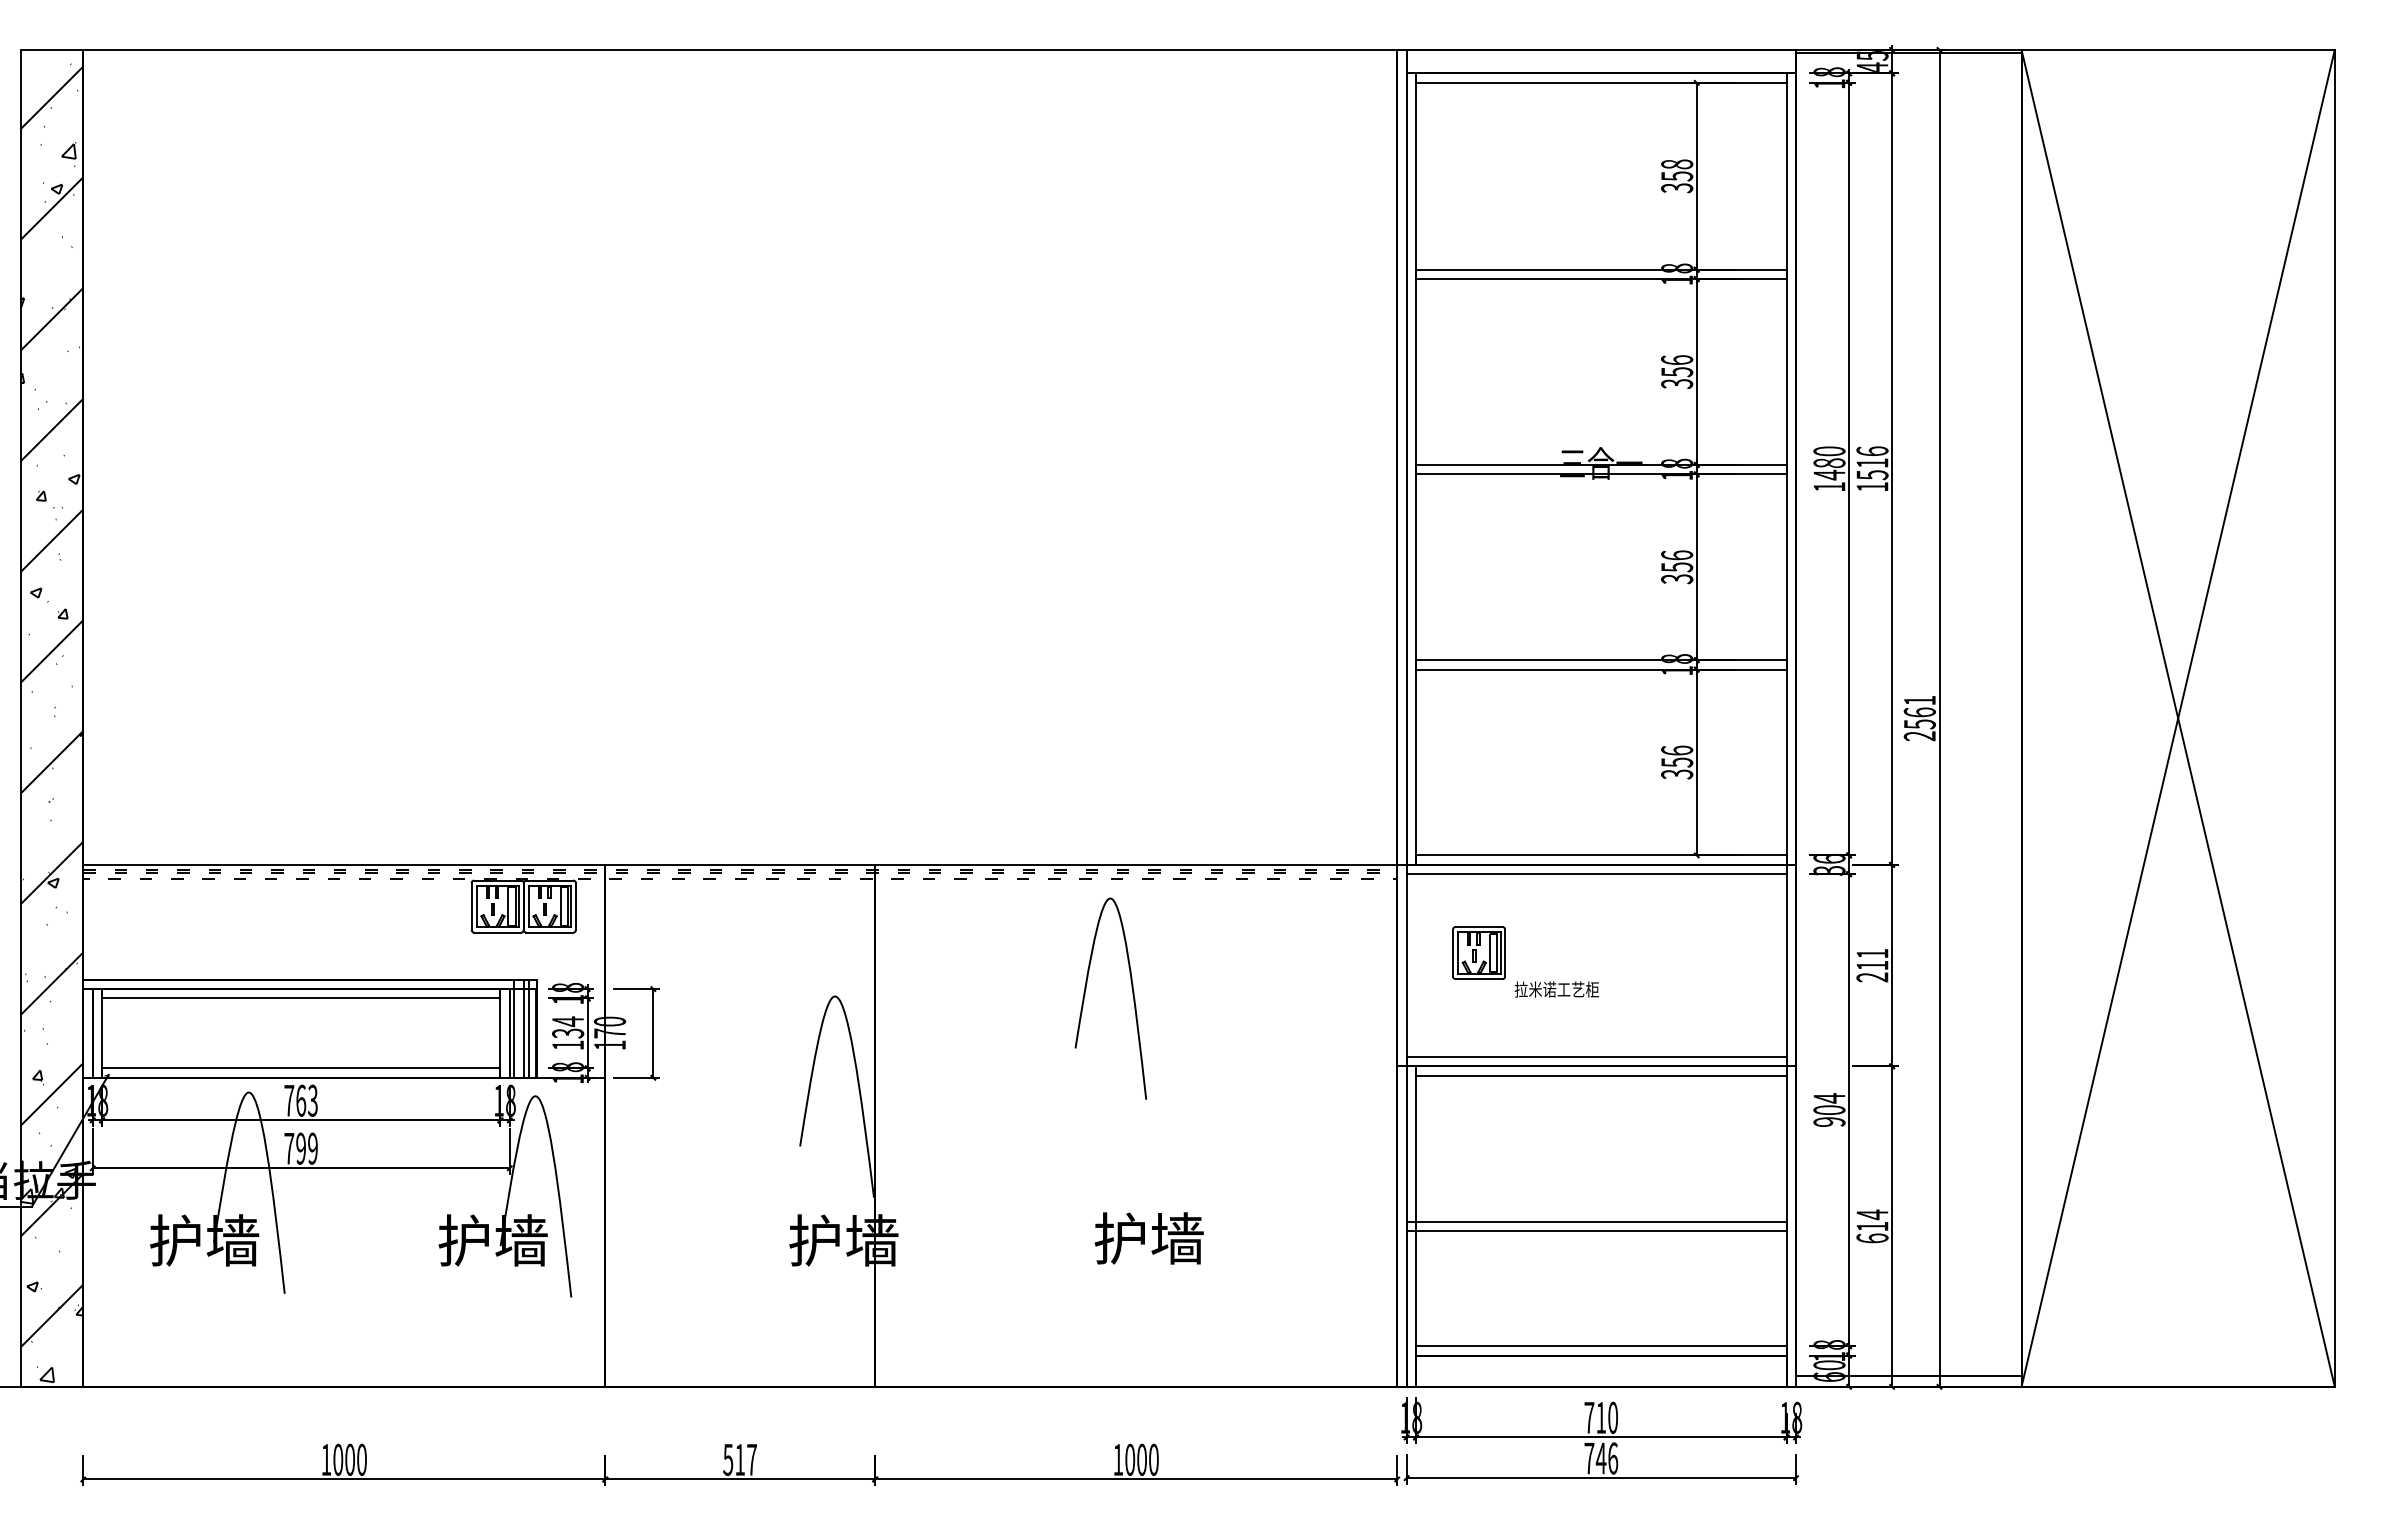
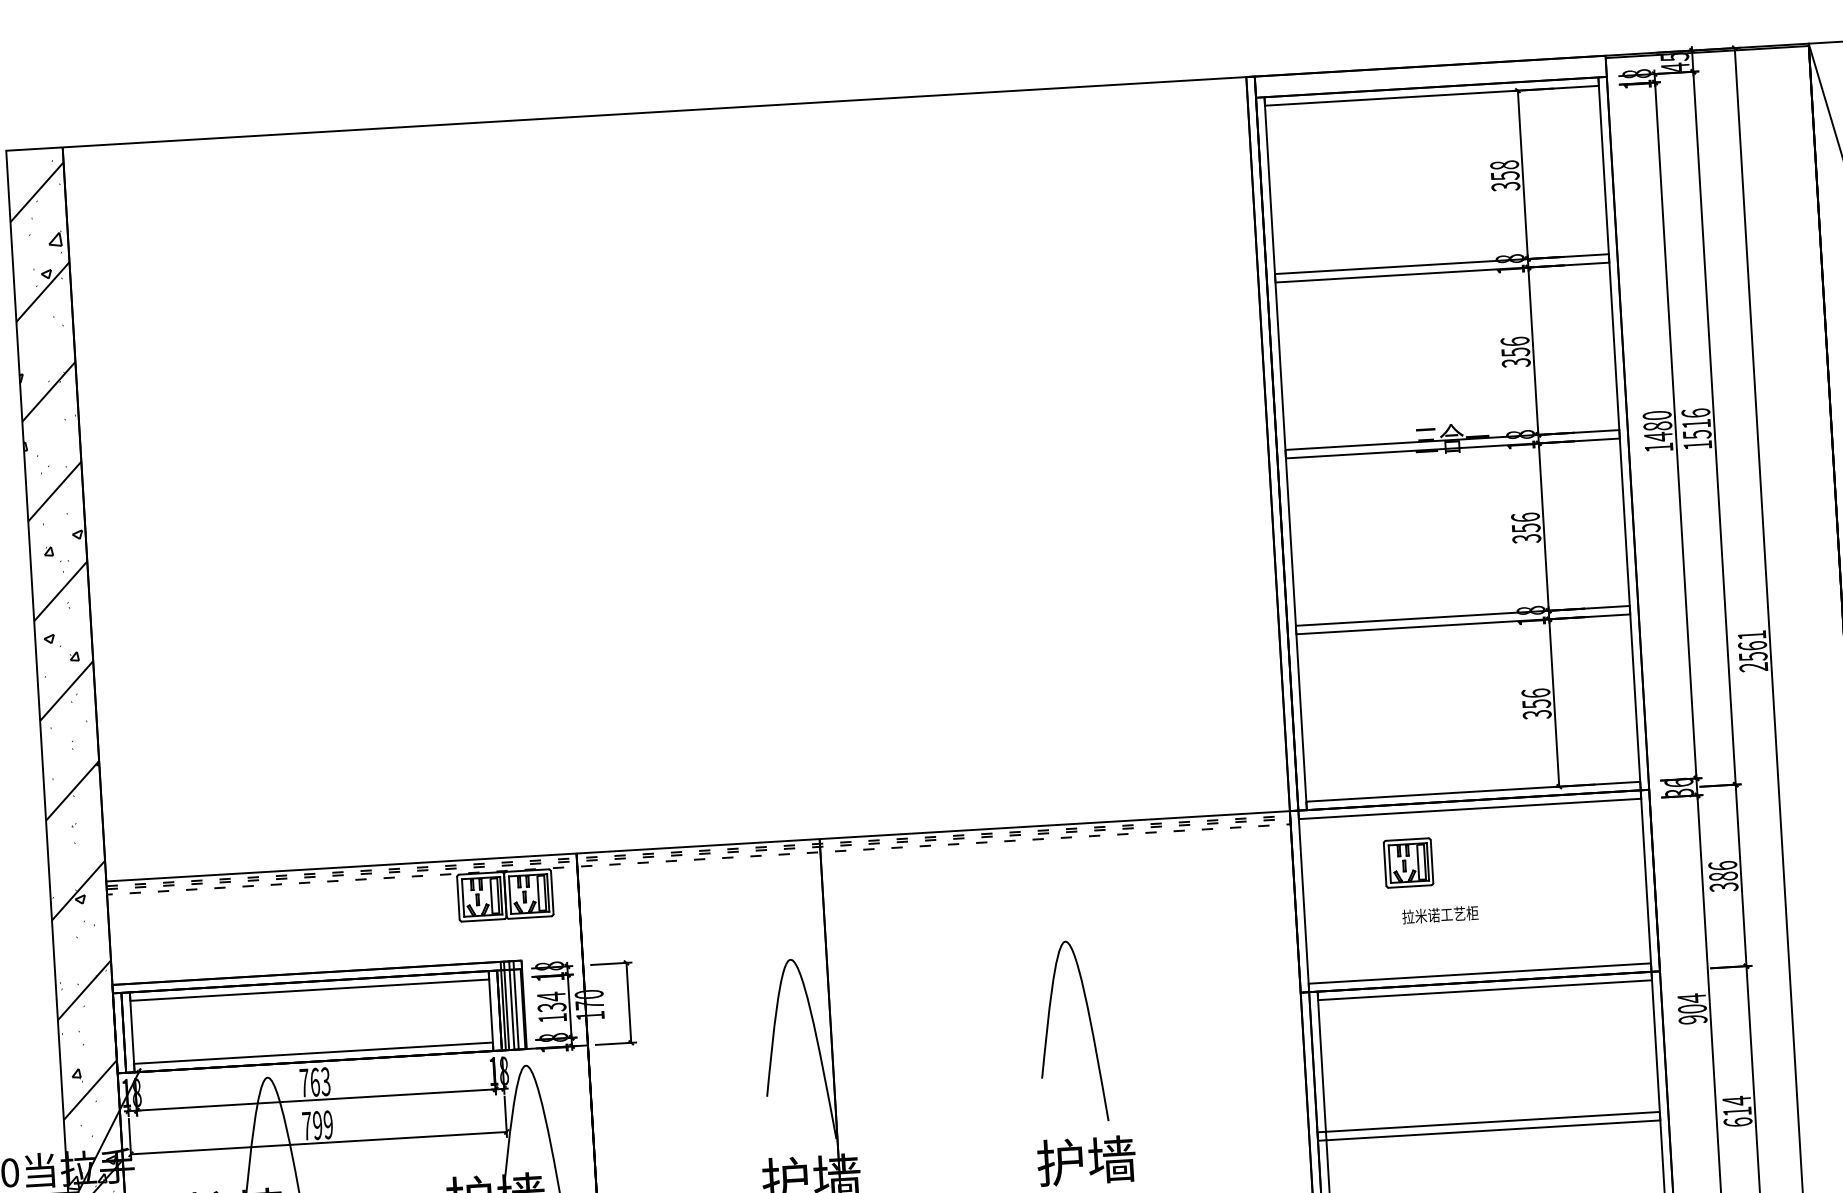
part: (1478, 952) -> (1408, 862), moved
text: (1872, 965) -> (1723, 876), 211 -> 386
curve: (1132, 995) -> (1090, 1027), moved
line: (517, 1028) -> (506, 1005), added

